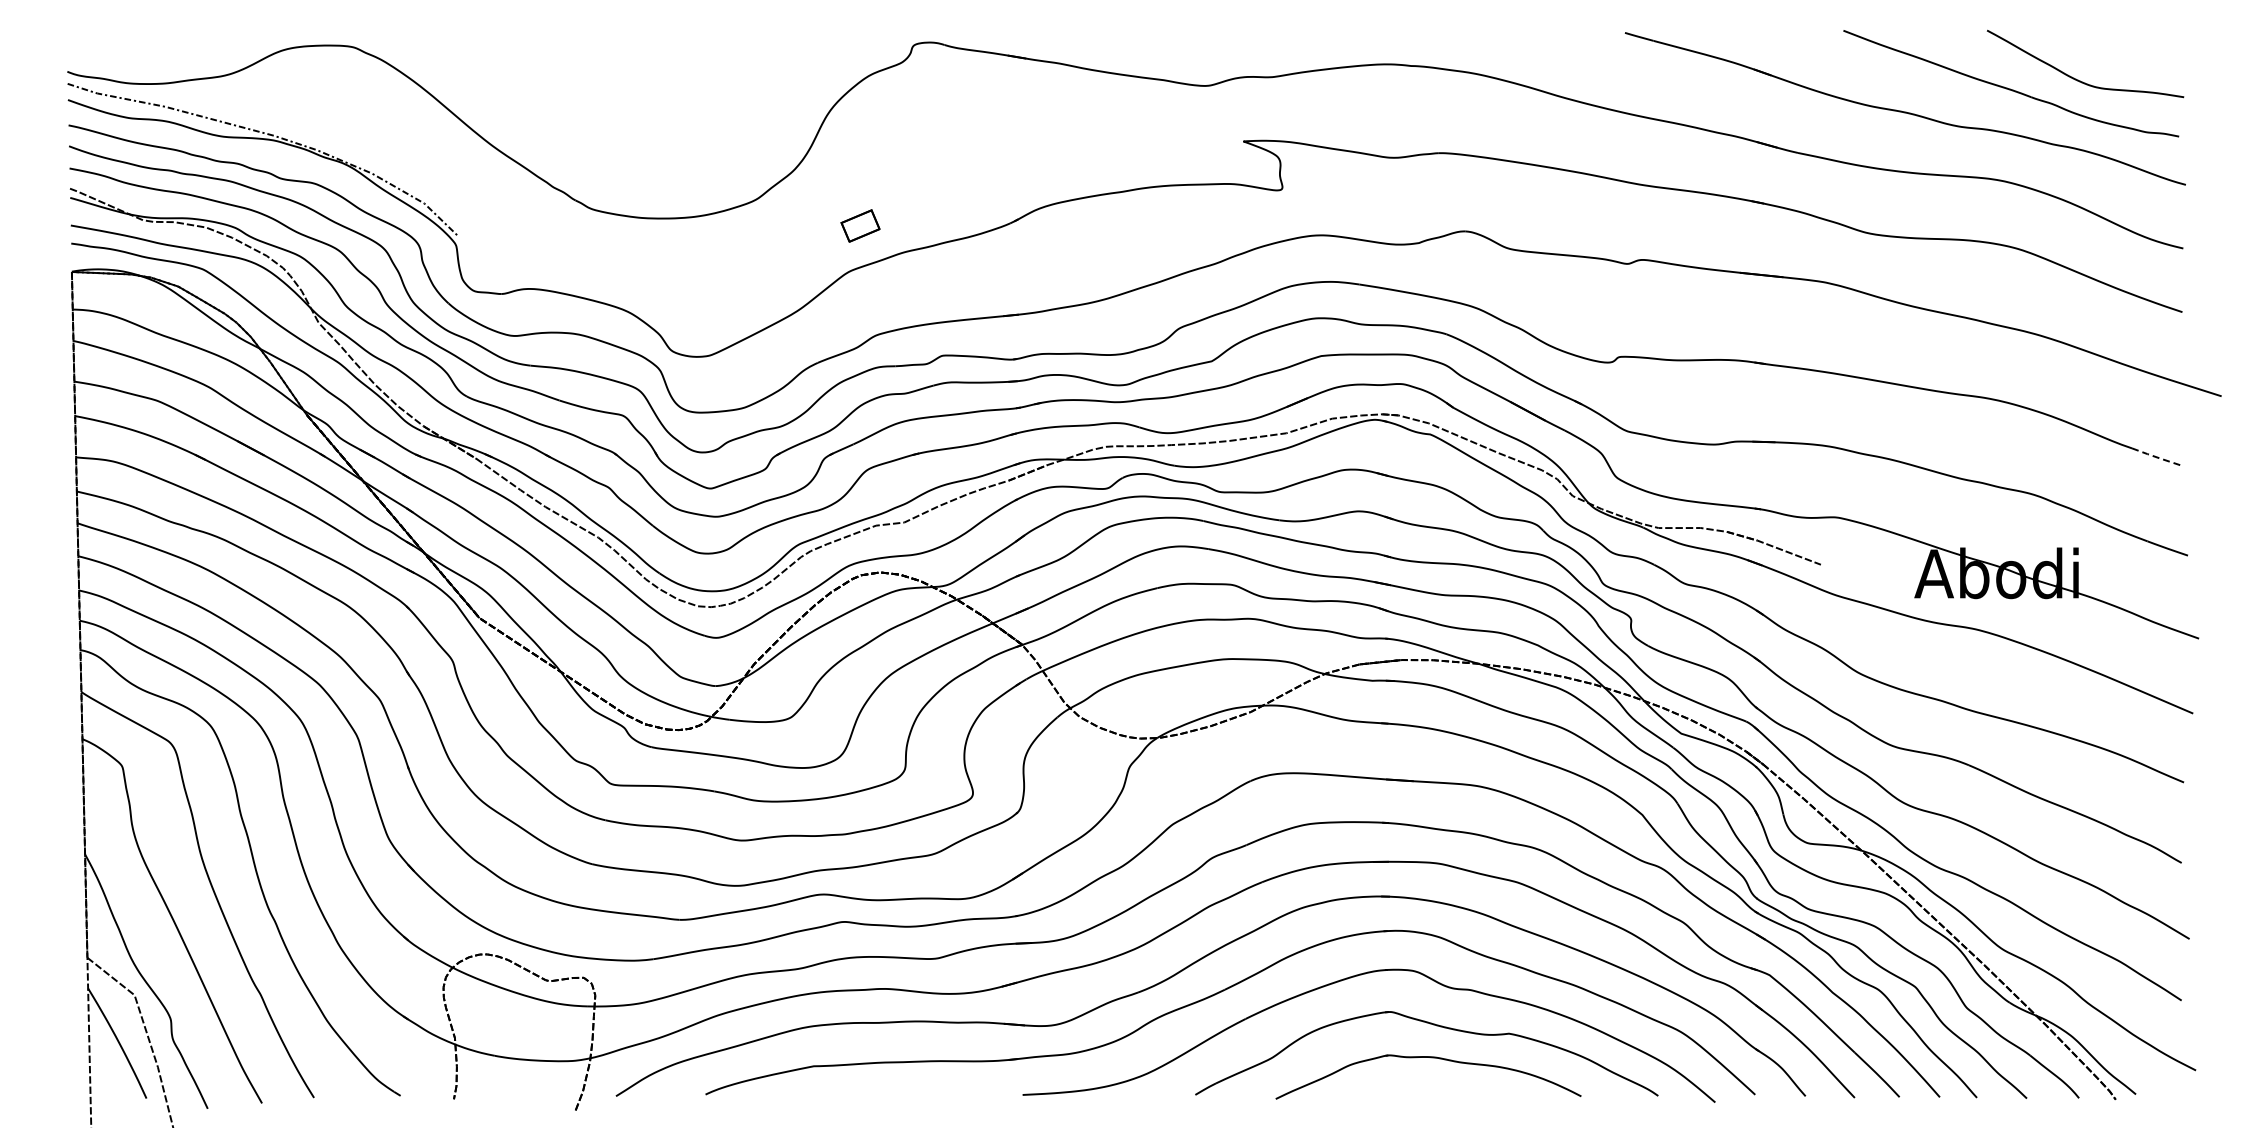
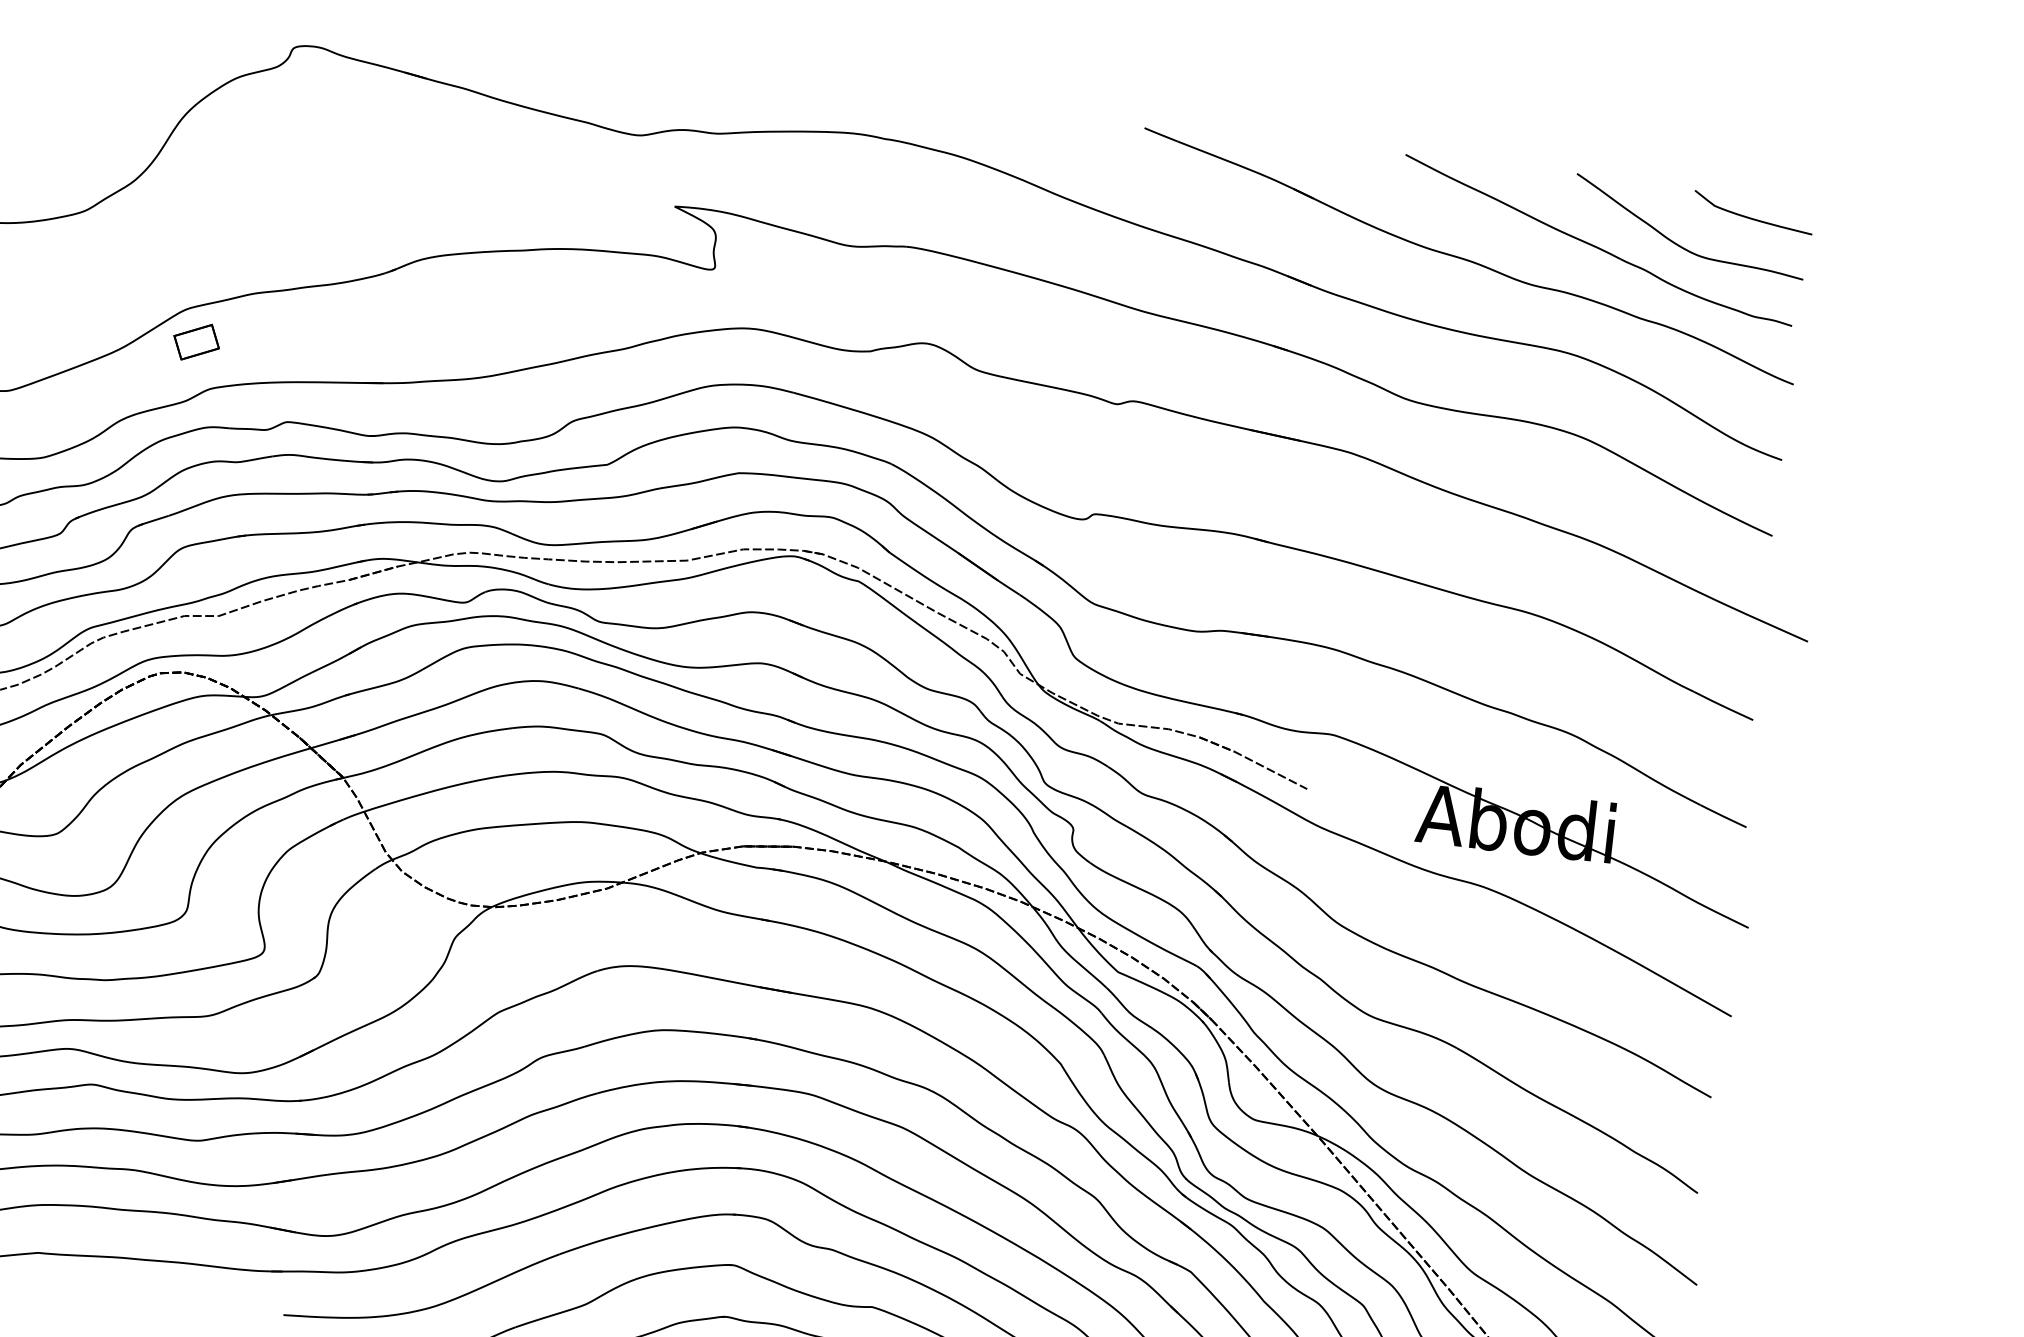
curve: (2136, 50) -> (1752, 217), added
part: (860, 225) -> (196, 341), moved
line: (2157, 457) -> (1723, 706), dashed -> solid

